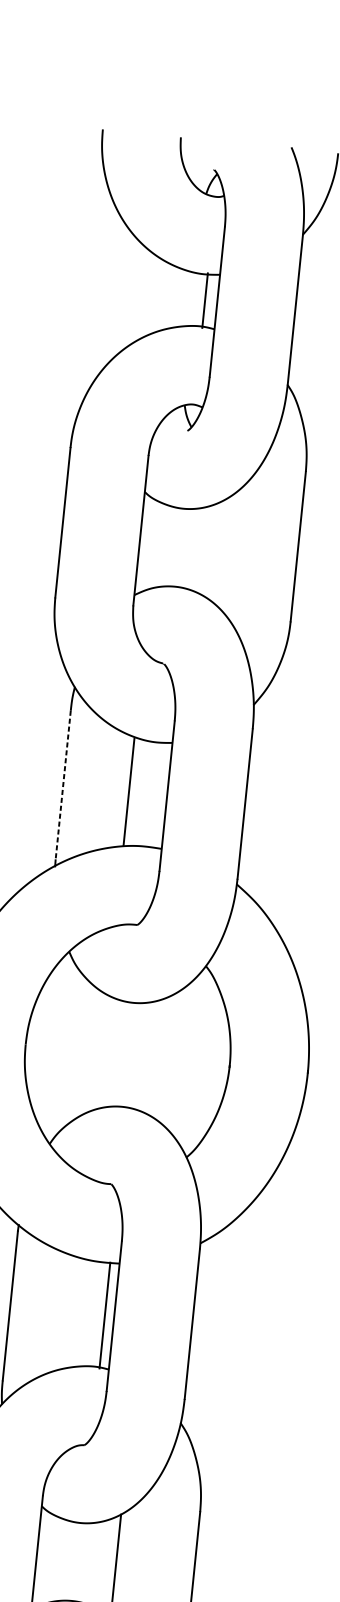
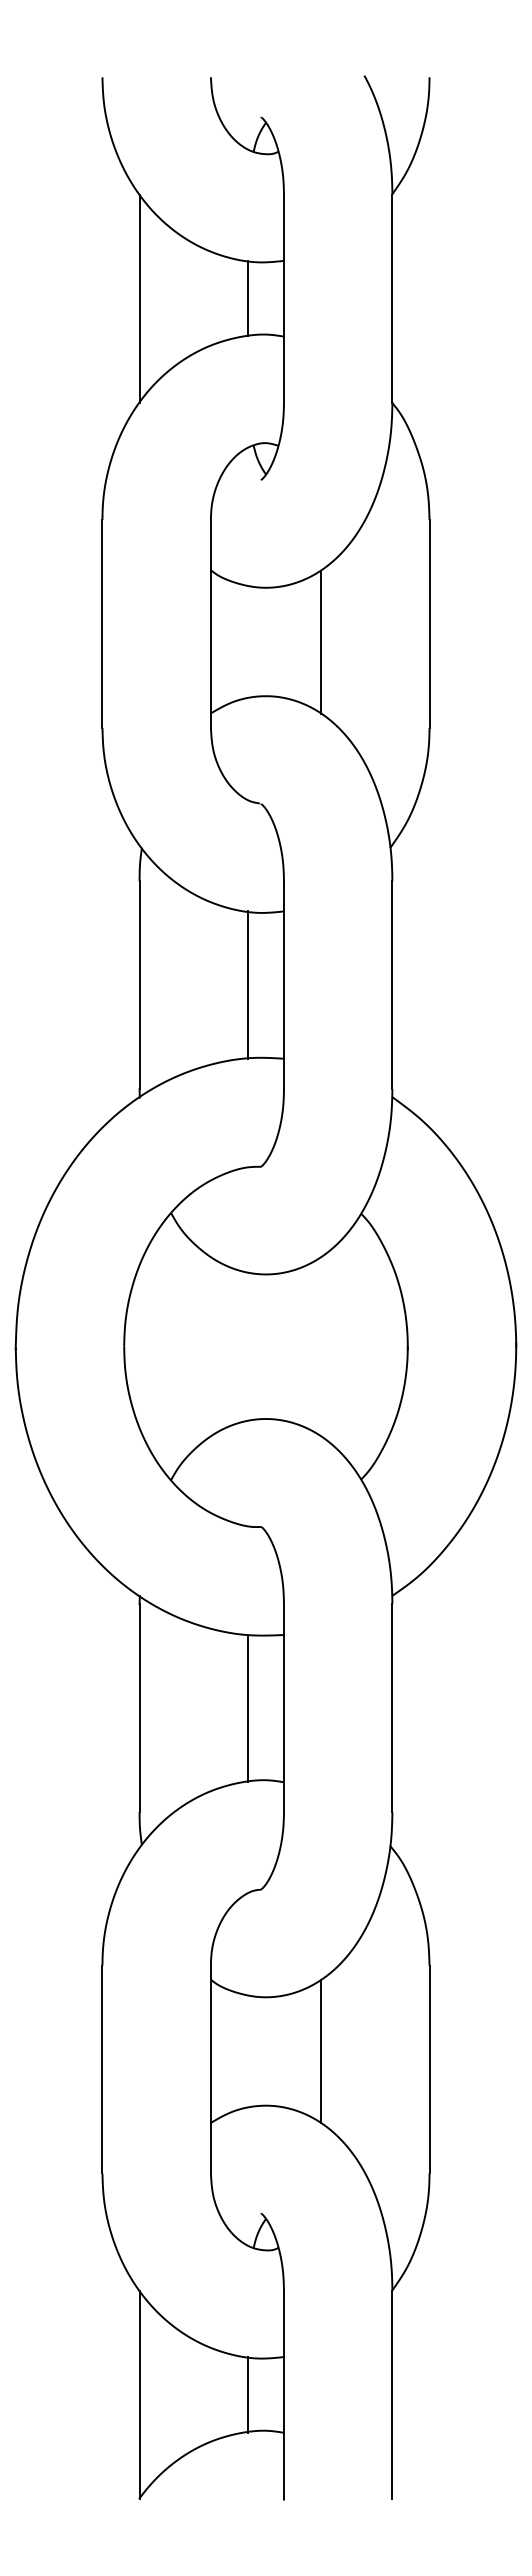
line: (113, 291) -> (139, 298), added
line: (205, 300) -> (248, 298), moved
line: (219, 551) -> (321, 641), added
line: (63, 785) -> (139, 985), dashed -> solid
line: (129, 791) -> (248, 984), moved
line: (105, 1315) -> (248, 1708), moved

